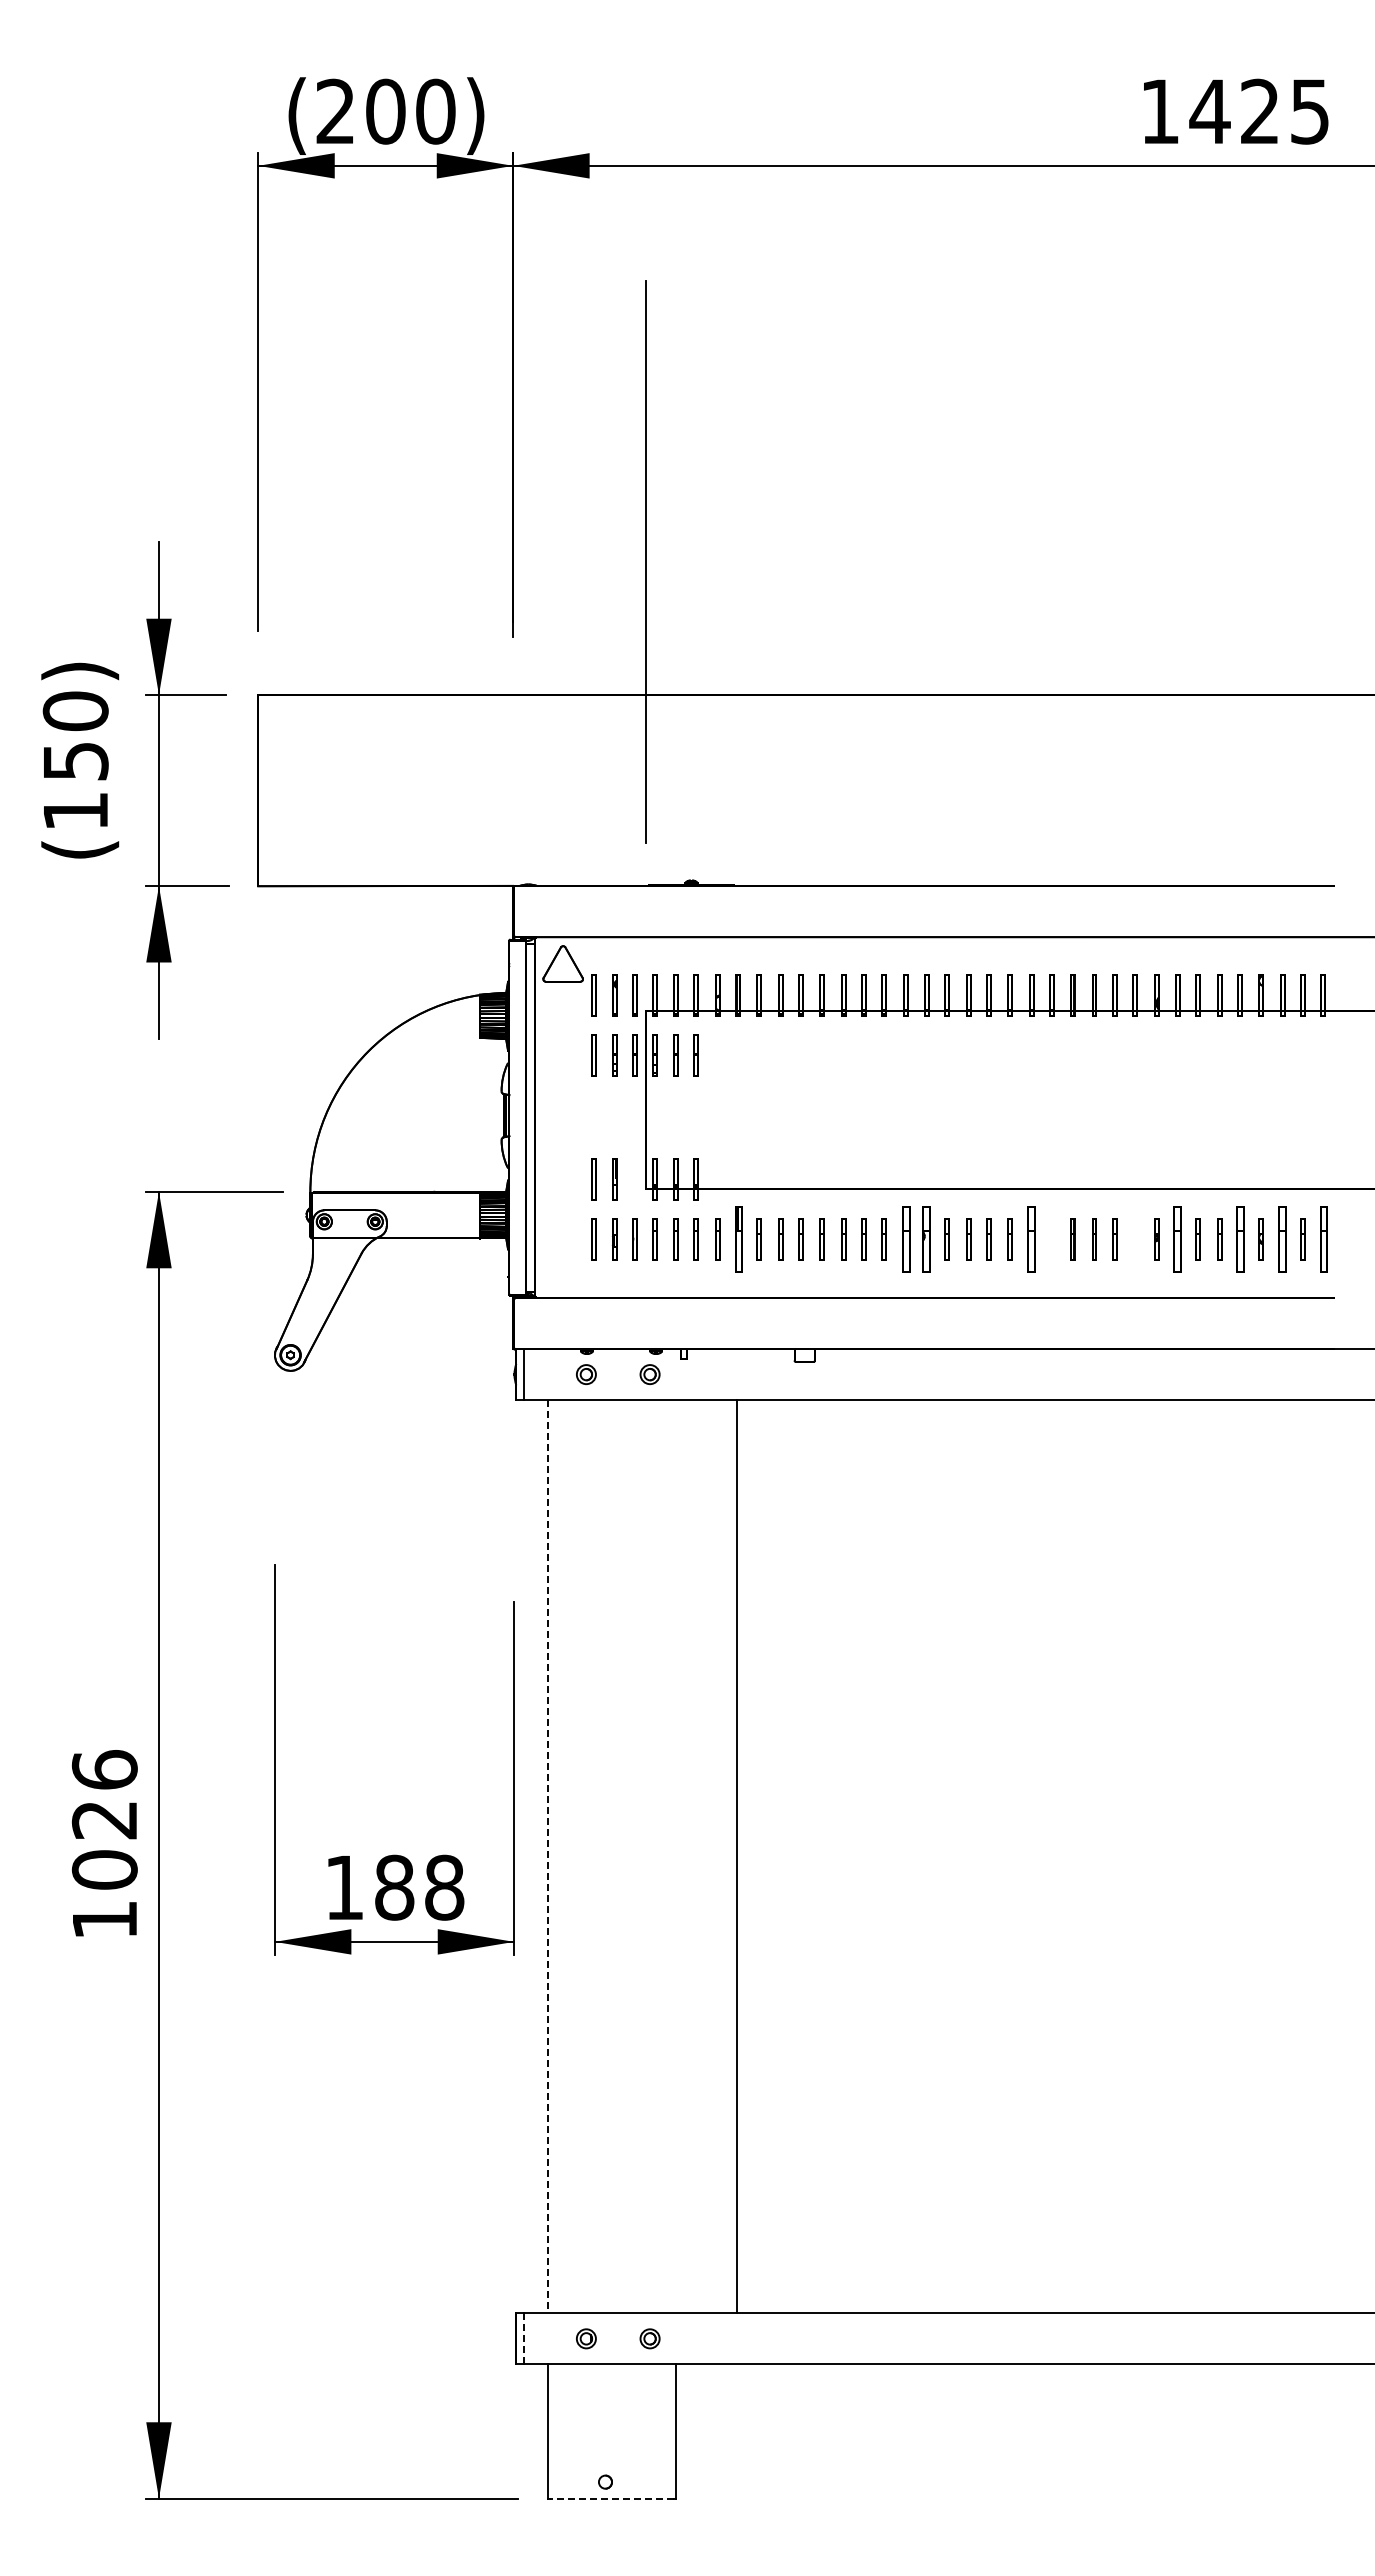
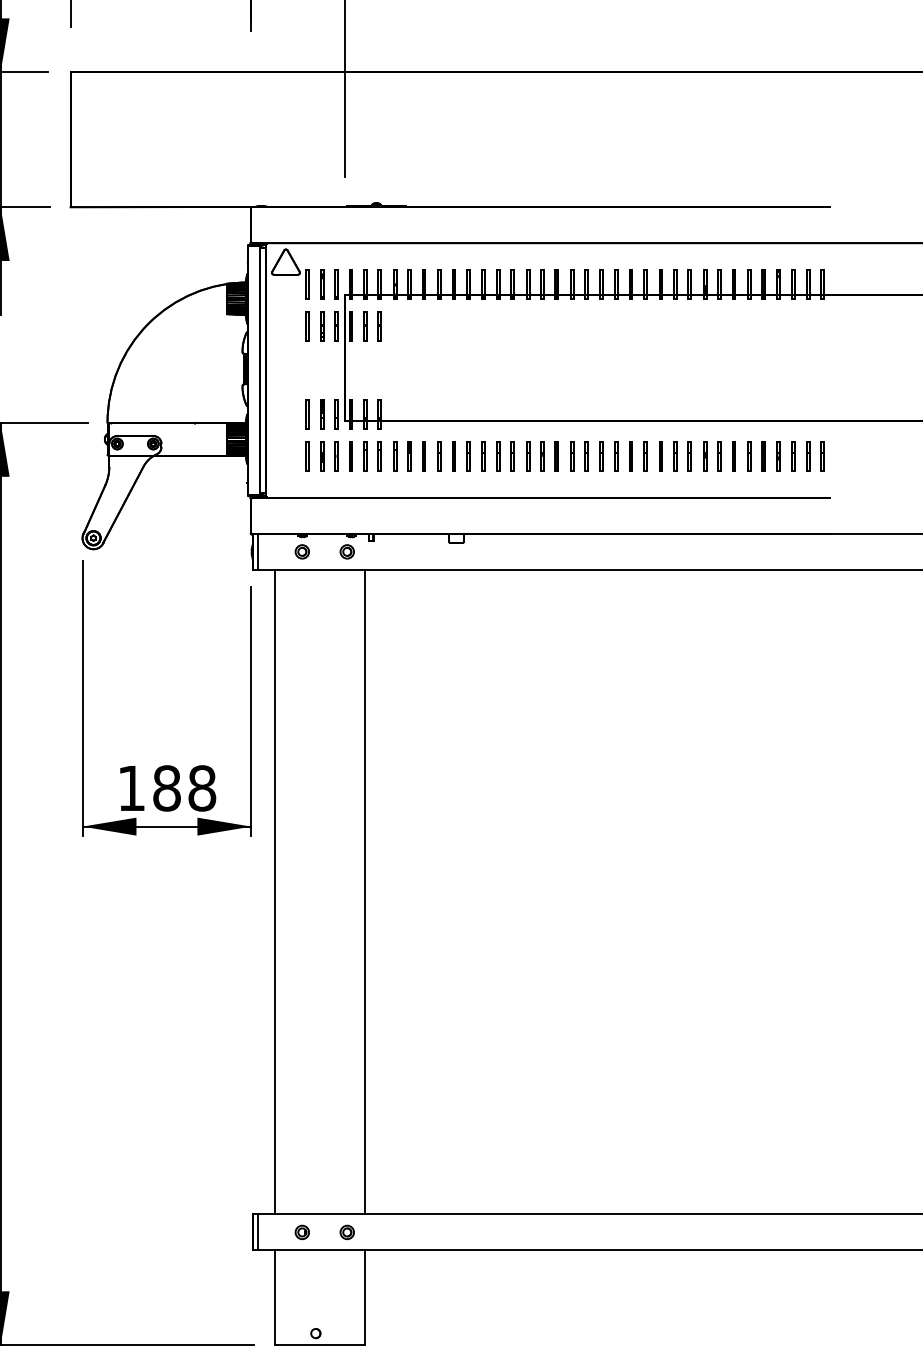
part: (634, 1179) -> (336, 414), added
part: (737, 1239) -> (408, 456), size x0.62
part: (905, 1239) -> (527, 456), size x0.62
part: (926, 1239) -> (542, 456), size x0.62
part: (1031, 1239) -> (616, 456), size x0.62
part: (1051, 1239) -> (630, 456), added
part: (1134, 1239) -> (689, 456), added
part: (1177, 1239) -> (719, 456), size x0.62
part: (1239, 1239) -> (763, 456), size x0.62
part: (1282, 1239) -> (793, 456), size x0.62
part: (1322, 1239) -> (821, 456), size x0.62
part: (394, 1854) -> (166, 764), moved
line: (548, 1856) -> (275, 892), dashed -> solid
line: (736, 1856) -> (365, 892), moved
line: (523, 2338) -> (257, 1232), dashed -> solid
line: (611, 2498) -> (320, 1345), dashed -> solid

